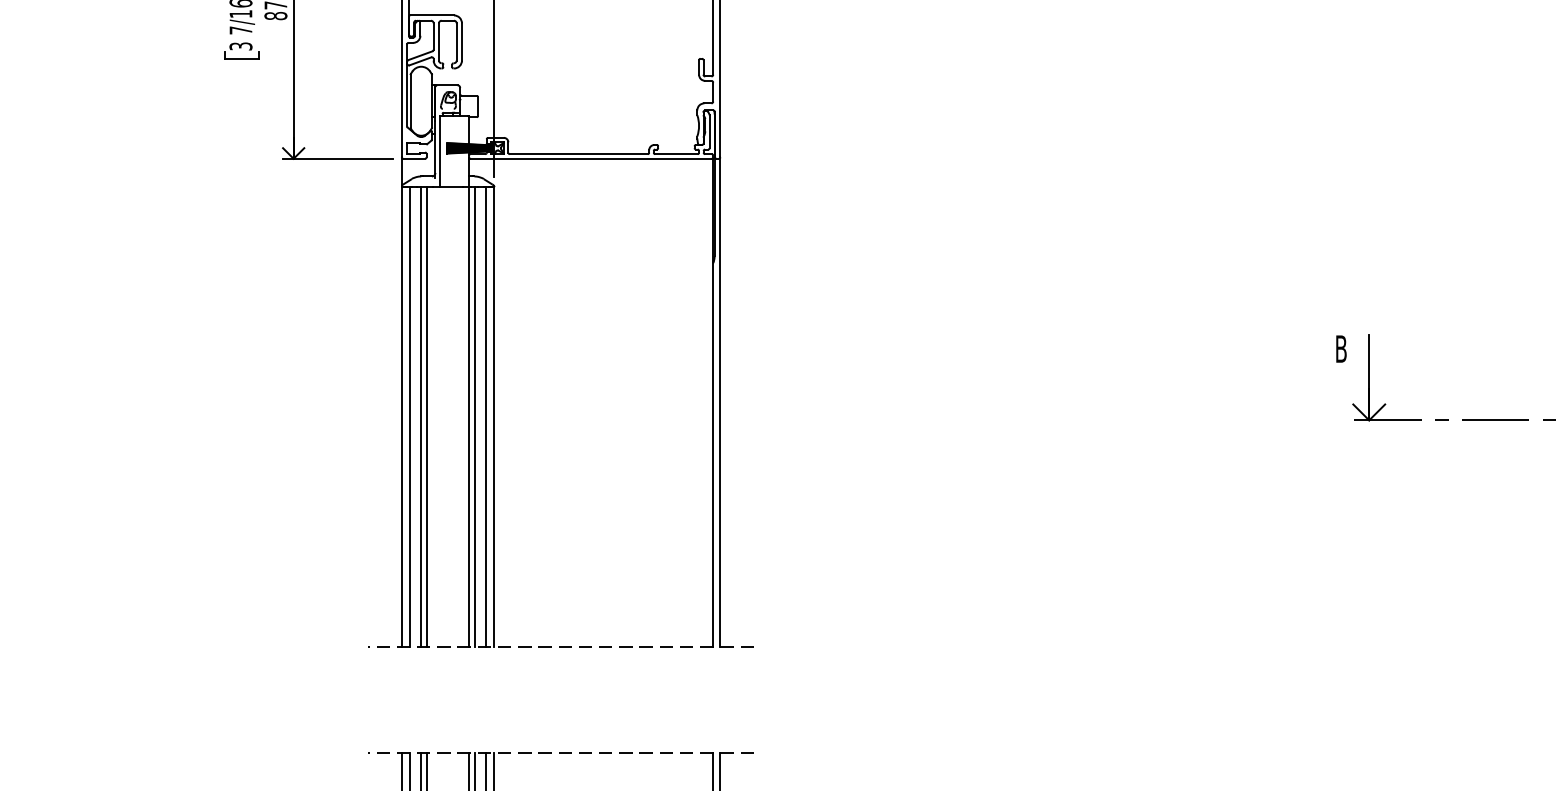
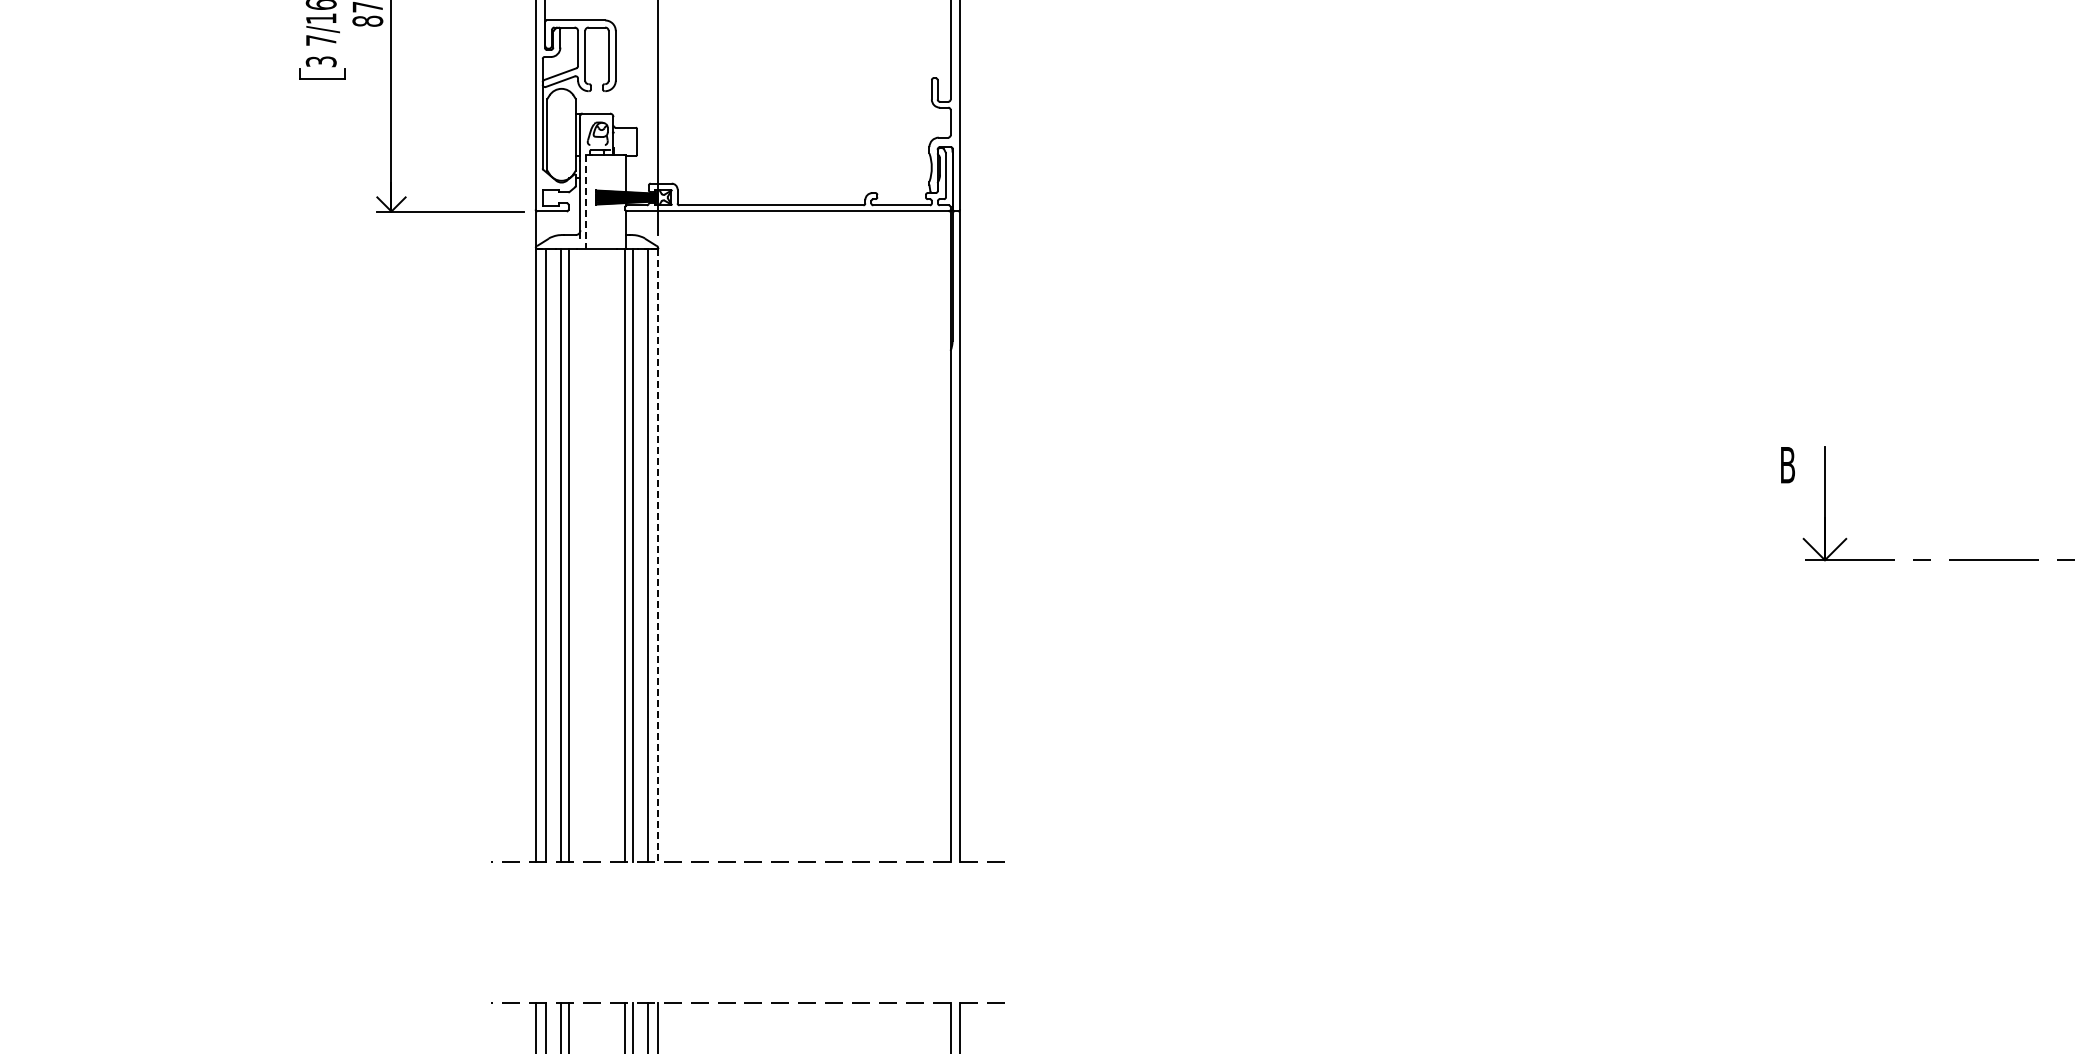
line: (439, 152) -> (586, 202), solid -> dashed
line: (494, 417) -> (658, 556), solid -> dashed

